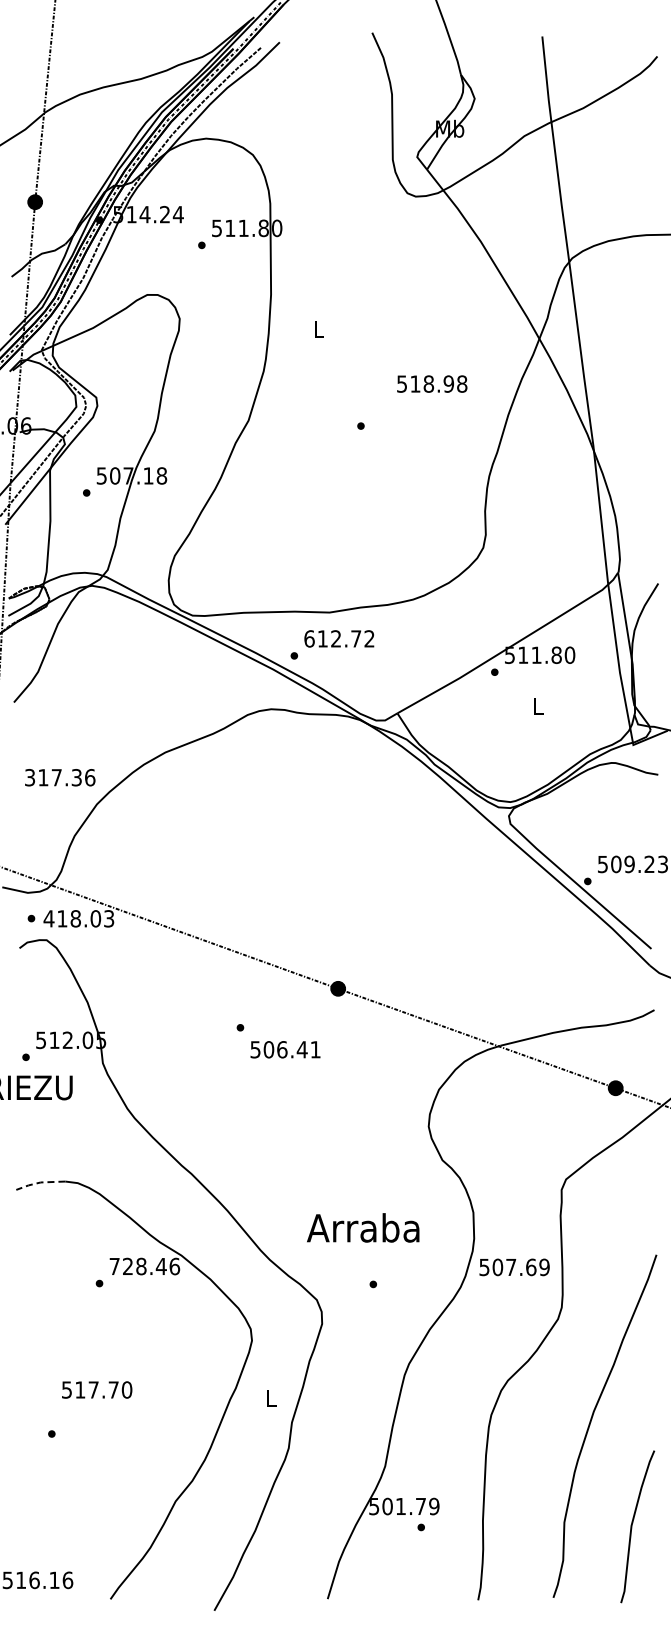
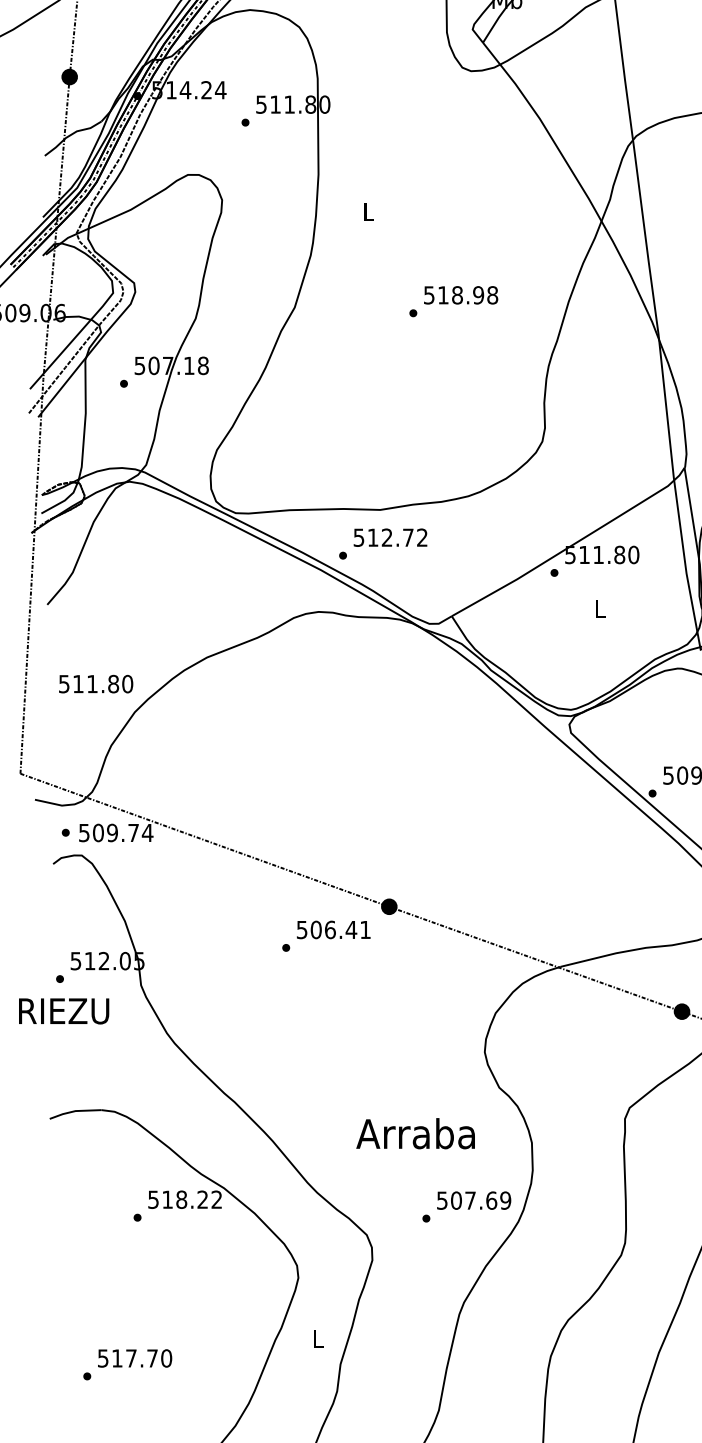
text: (432, 383) -> (461, 294), moved
text: (309, 638) -> (359, 537), 612.72 -> 512.72
text: (60, 777) -> (96, 683), 317.36 -> 511.80
text: (78, 918) -> (115, 832), 418.03 -> 509.74
text: (285, 1049) -> (333, 929), moved
line: (39, 1182) -> (74, 1111), dashed -> solid
text: (363, 1227) -> (415, 1133), moved
text: (144, 1266) -> (184, 1199), 728.46 -> 518.22
text: (514, 1267) -> (474, 1200), moved
text: (97, 1389) -> (135, 1357), moved

